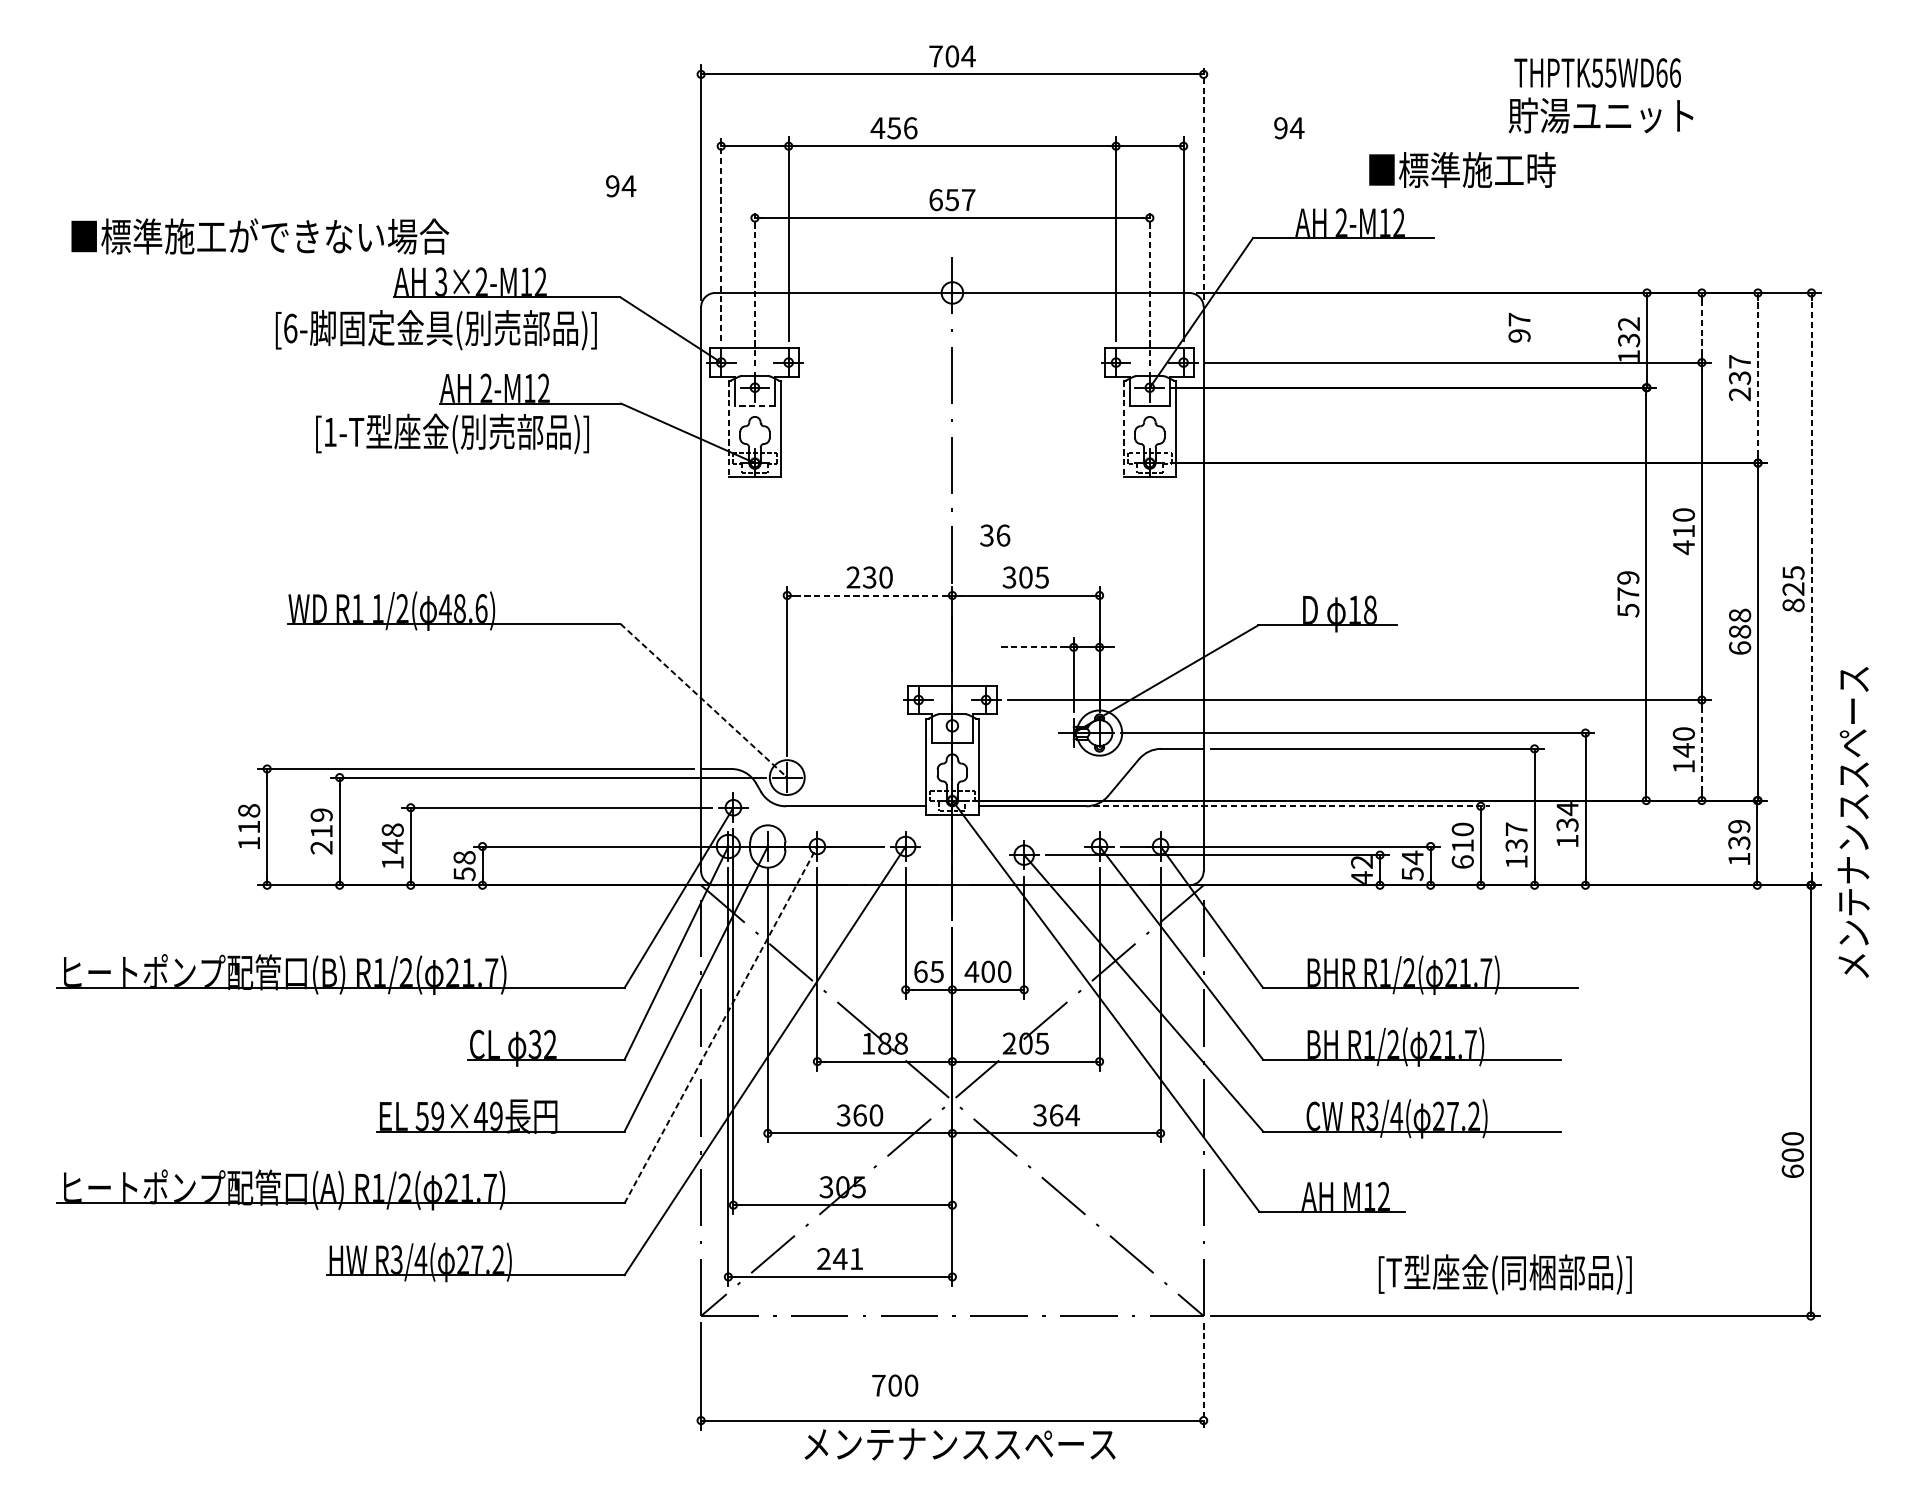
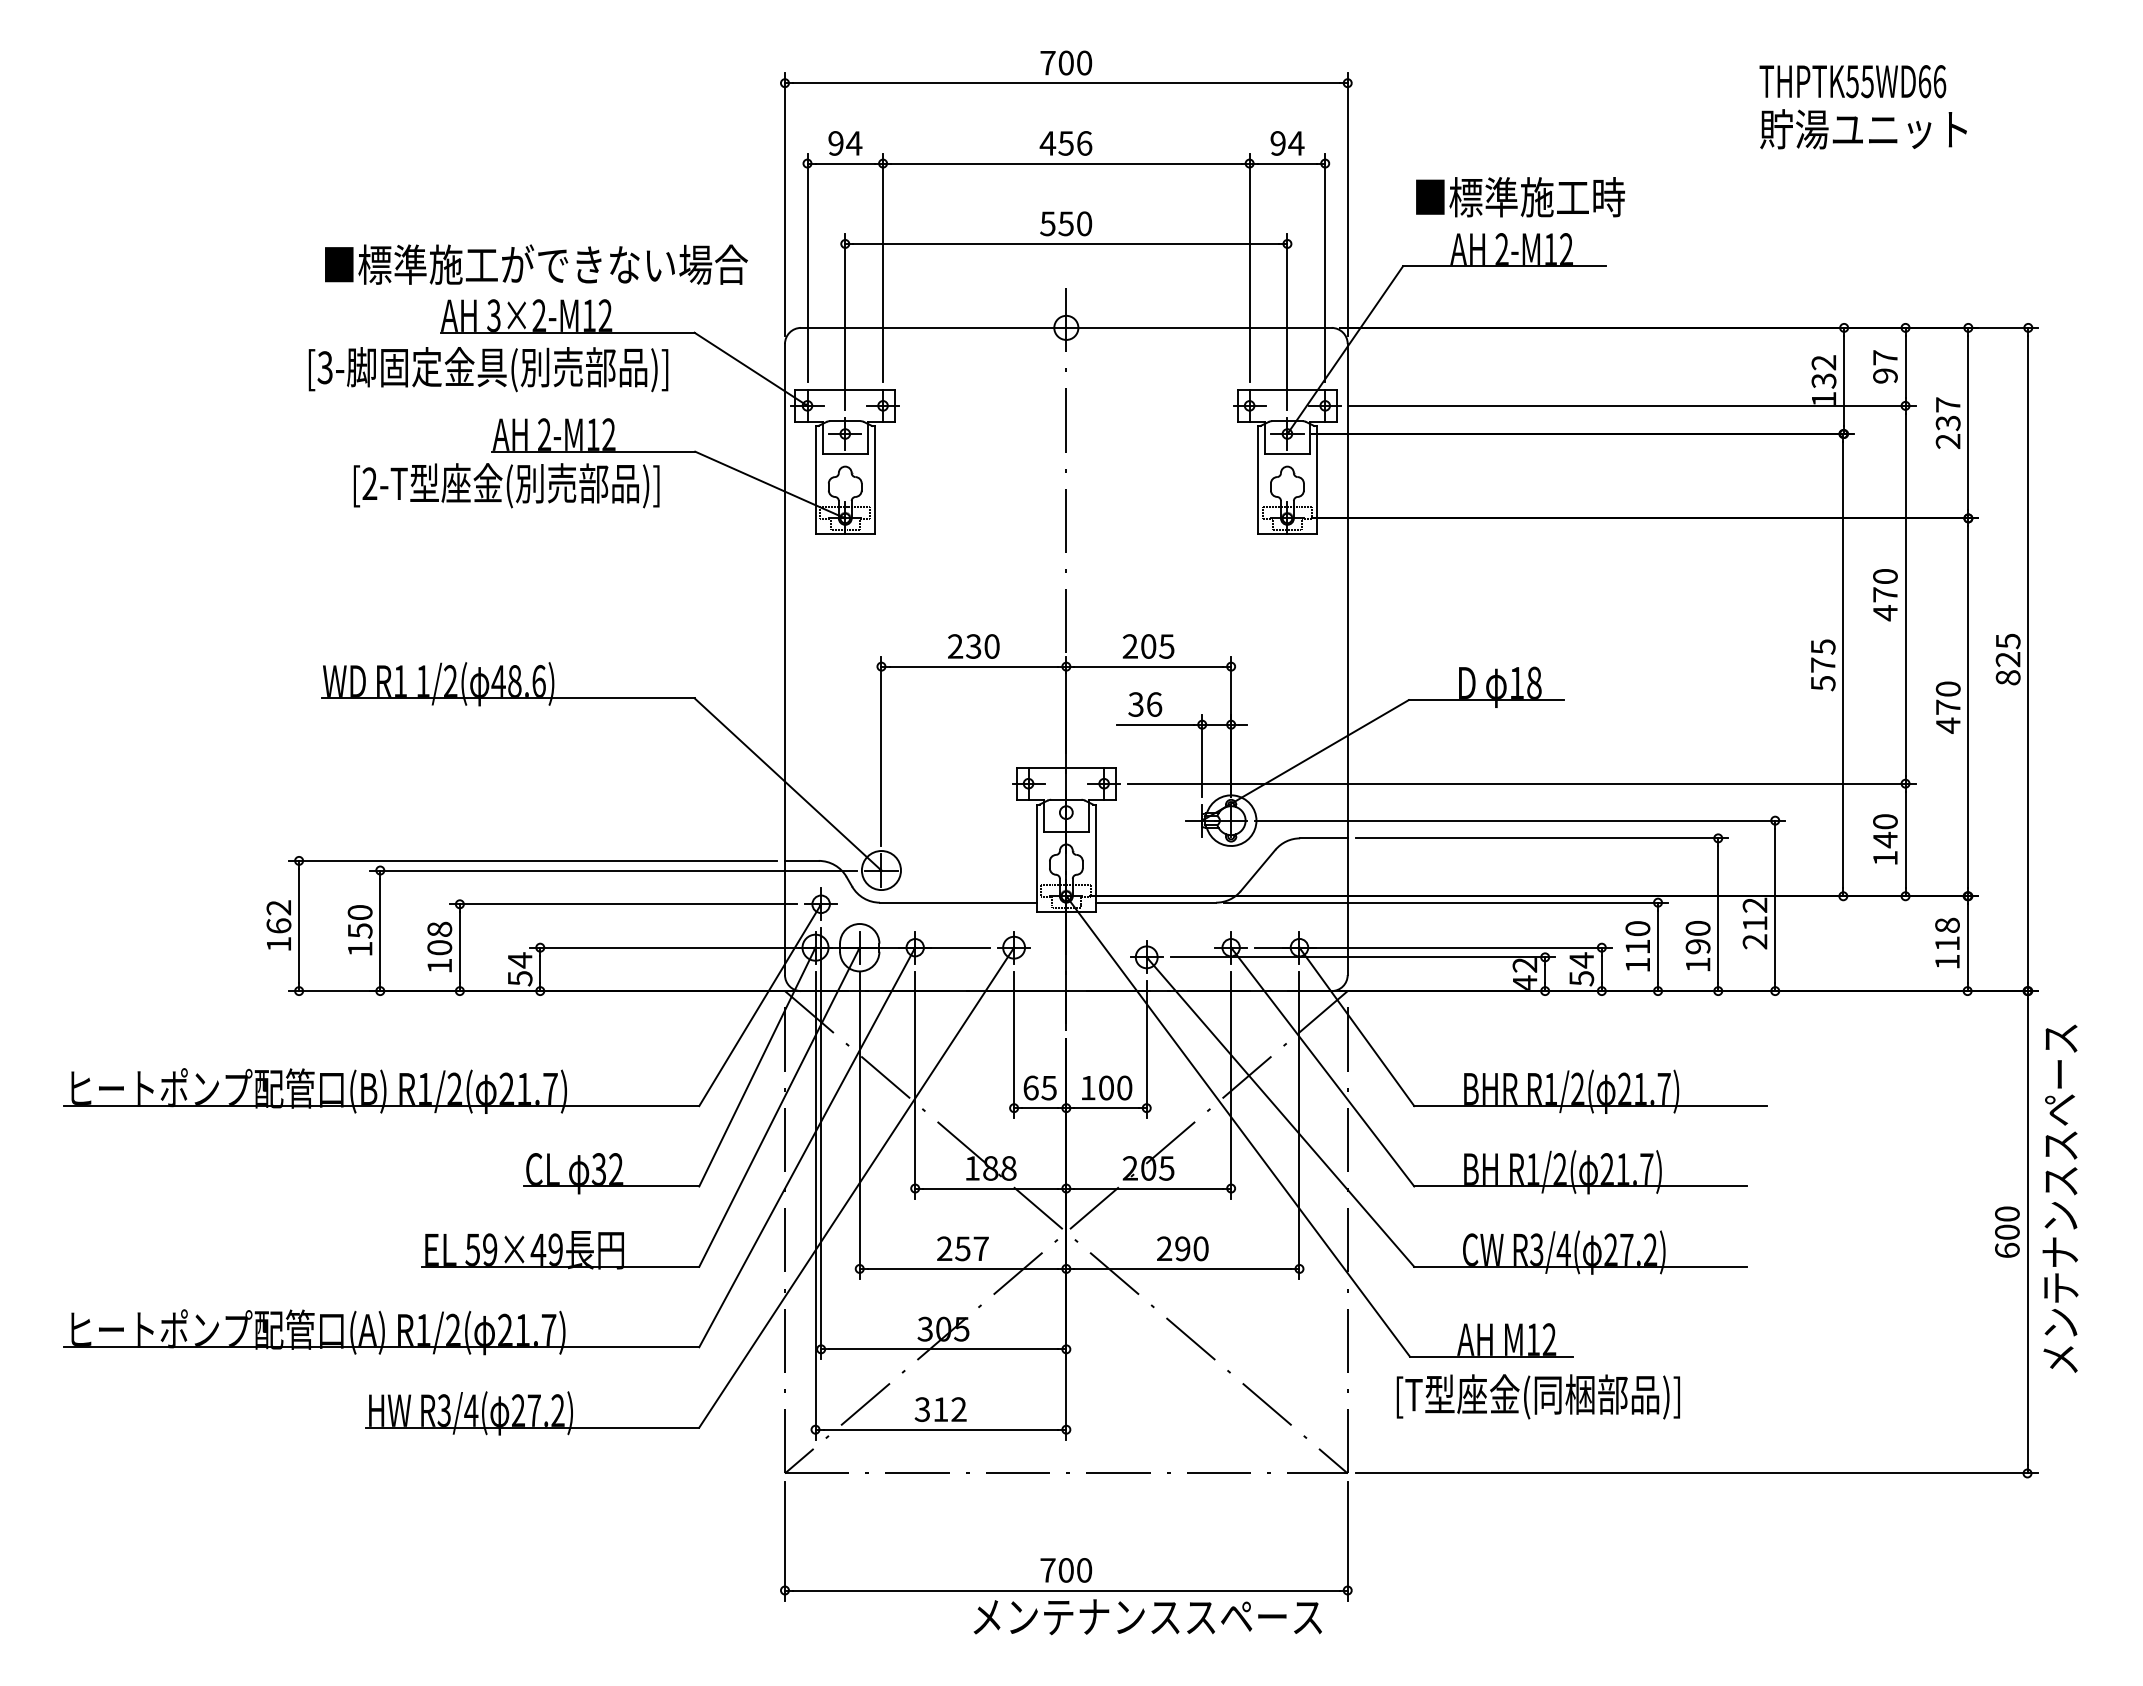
text: (968, 55) -> (1084, 62), 704 -> 700
text: (1597, 72) -> (1852, 81), moved
text: (1600, 115) -> (1863, 129), moved
text: (893, 128) -> (1065, 143), moved
text: (1289, 128) -> (1287, 143), moved
text: (1462, 170) -> (1520, 197), moved
line: (1203, 182) -> (1347, 204), dashed -> solid
text: (621, 186) -> (845, 143), moved
text: (952, 199) -> (1066, 223), 657 -> 550
text: (260, 236) -> (536, 264), moved
line: (721, 239) -> (807, 267), dashed -> solid
line: (755, 287) -> (845, 321), dashed -> solid
line: (1149, 287) -> (1287, 321), dashed -> solid
text: (1519, 327) -> (1885, 366), moved
line: (1701, 327) -> (1905, 366), dashed -> solid
text: (289, 328) -> (324, 367), [6- -> [3-
line: (1758, 377) -> (1968, 422), dashed -> solid
line: (755, 406) -> (845, 454), dashed -> solid
line: (728, 428) -> (815, 479), dashed -> solid
line: (1124, 428) -> (1258, 479), dashed -> solid
text: (330, 431) -> (369, 483), [1-T -> [2-T
text: (1683, 531) -> (1885, 594), 410 -> 470
text: (995, 535) -> (1145, 704), moved
text: (1008, 577) -> (1129, 646), 305 -> 205
text: (1627, 577) -> (1822, 646), 579 -> 575
line: (1811, 589) -> (2028, 659), dashed -> solid
line: (870, 595) -> (974, 666), dashed -> solid
text: (1739, 631) -> (1947, 707), 688 -> 470
line: (1032, 647) -> (1155, 724), dashed -> solid
line: (704, 700) -> (788, 784), dashed -> solid
line: (1701, 750) -> (1905, 840), dashed -> solid
line: (1291, 806) -> (1446, 902), dashed -> solid
text: (248, 818) -> (278, 916), 118 -> 162
text: (1853, 822) -> (2060, 1198), moved
text: (1566, 824) -> (1754, 923), 134 -> 212
text: (321, 831) -> (359, 930), 219 -> 150
text: (1739, 834) -> (1947, 934), 139 -> 118
text: (1516, 837) -> (1697, 937), 137 -> 190
text: (392, 846) -> (439, 947), 148 -> 108
text: (464, 857) -> (519, 960), 58 -> 54
text: (1462, 861) -> (1637, 964), 610 -> 110
text: (971, 972) -> (1087, 1088), 400 -> 100
line: (721, 1024) -> (807, 1147), dashed -> solid
text: (859, 1115) -> (962, 1248), 360 -> 257
text: (1056, 1115) -> (1182, 1248), 364 -> 290
text: (1792, 1154) -> (2007, 1231), moved
text: (840, 1258) -> (940, 1409), 241 -> 312
text: (1504, 1274) -> (1537, 1396), moved
line: (1203, 1376) -> (1347, 1541), dashed -> solid
text: (895, 1385) -> (1066, 1570), moved
text: (959, 1444) -> (1147, 1617), moved

